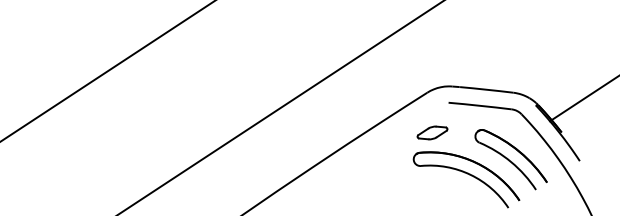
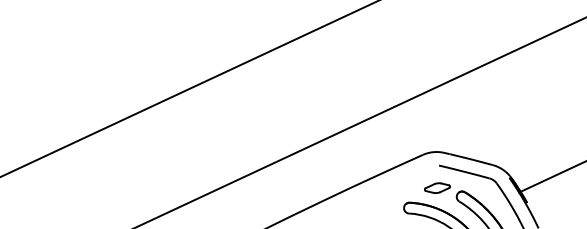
part: (432, 132) -> (437, 187), moved

